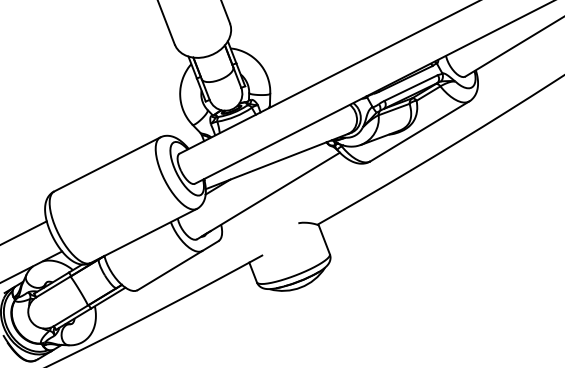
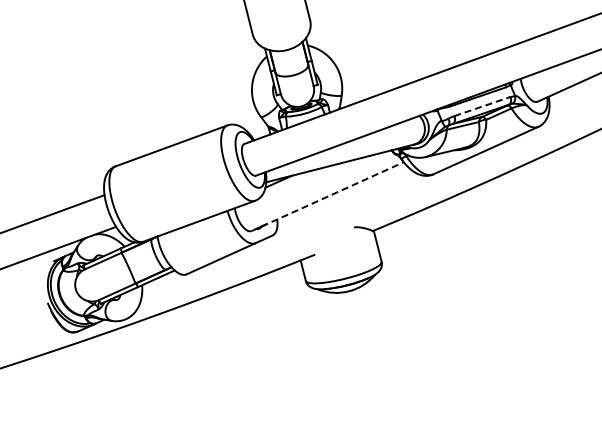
line: (411, 87) -> (482, 106), solid -> dashed
line: (268, 195) -> (327, 196), solid -> dashed

